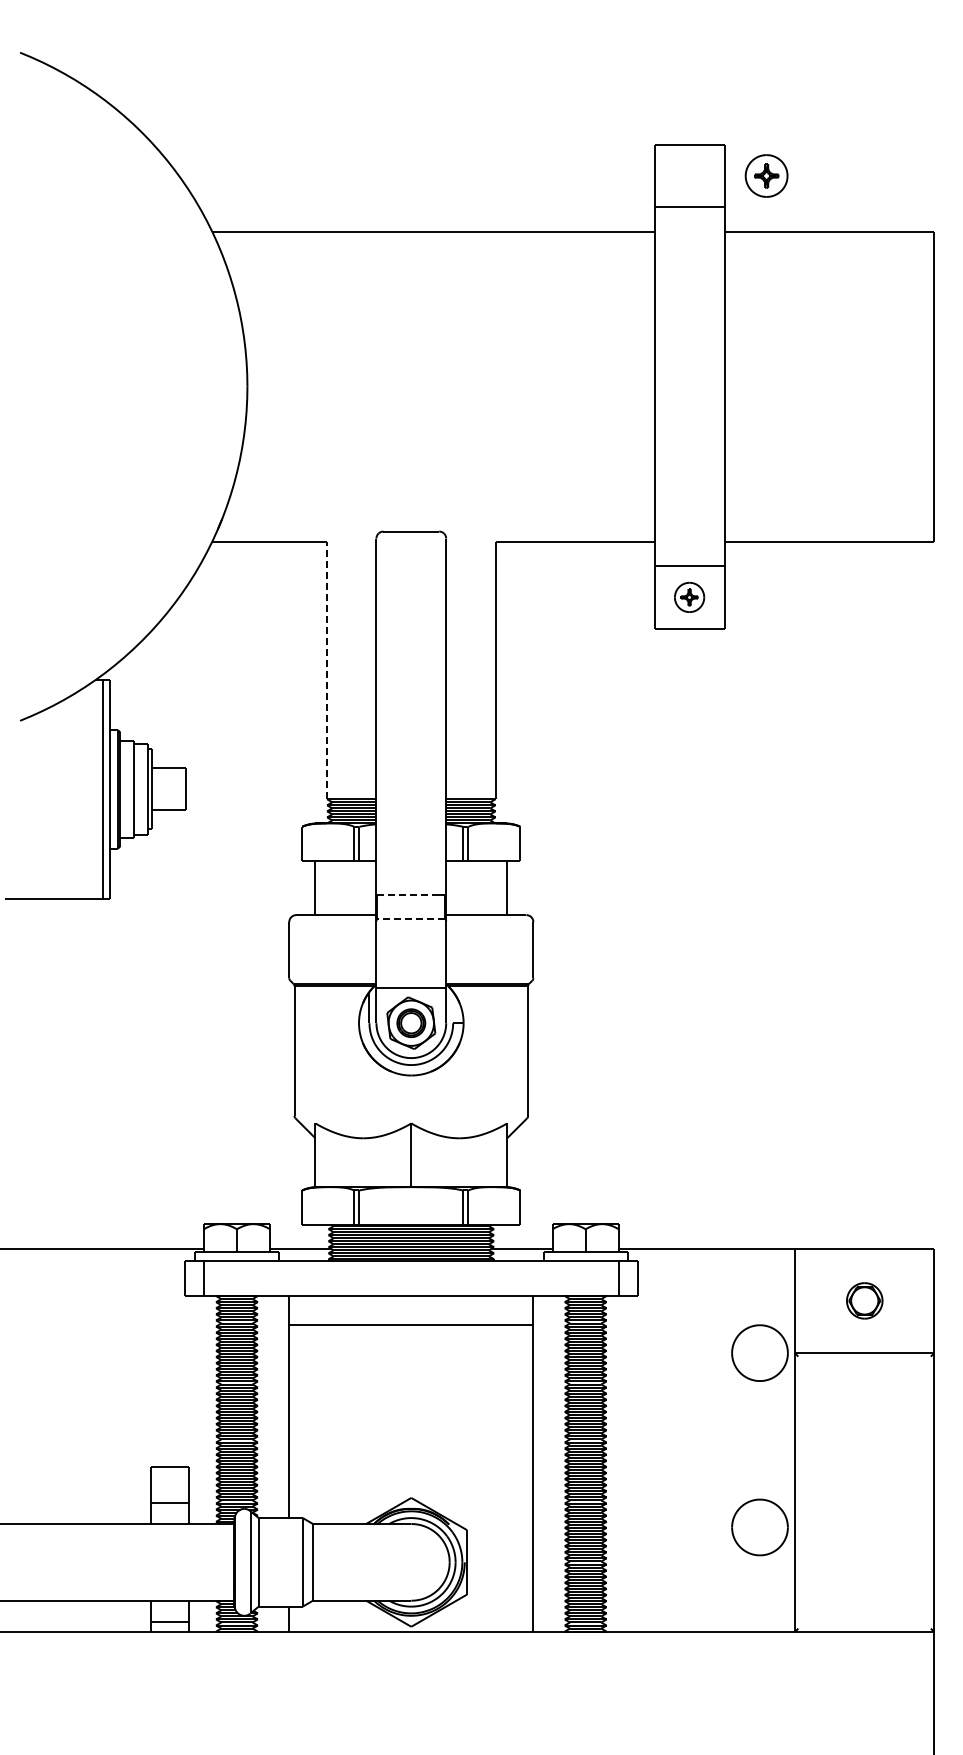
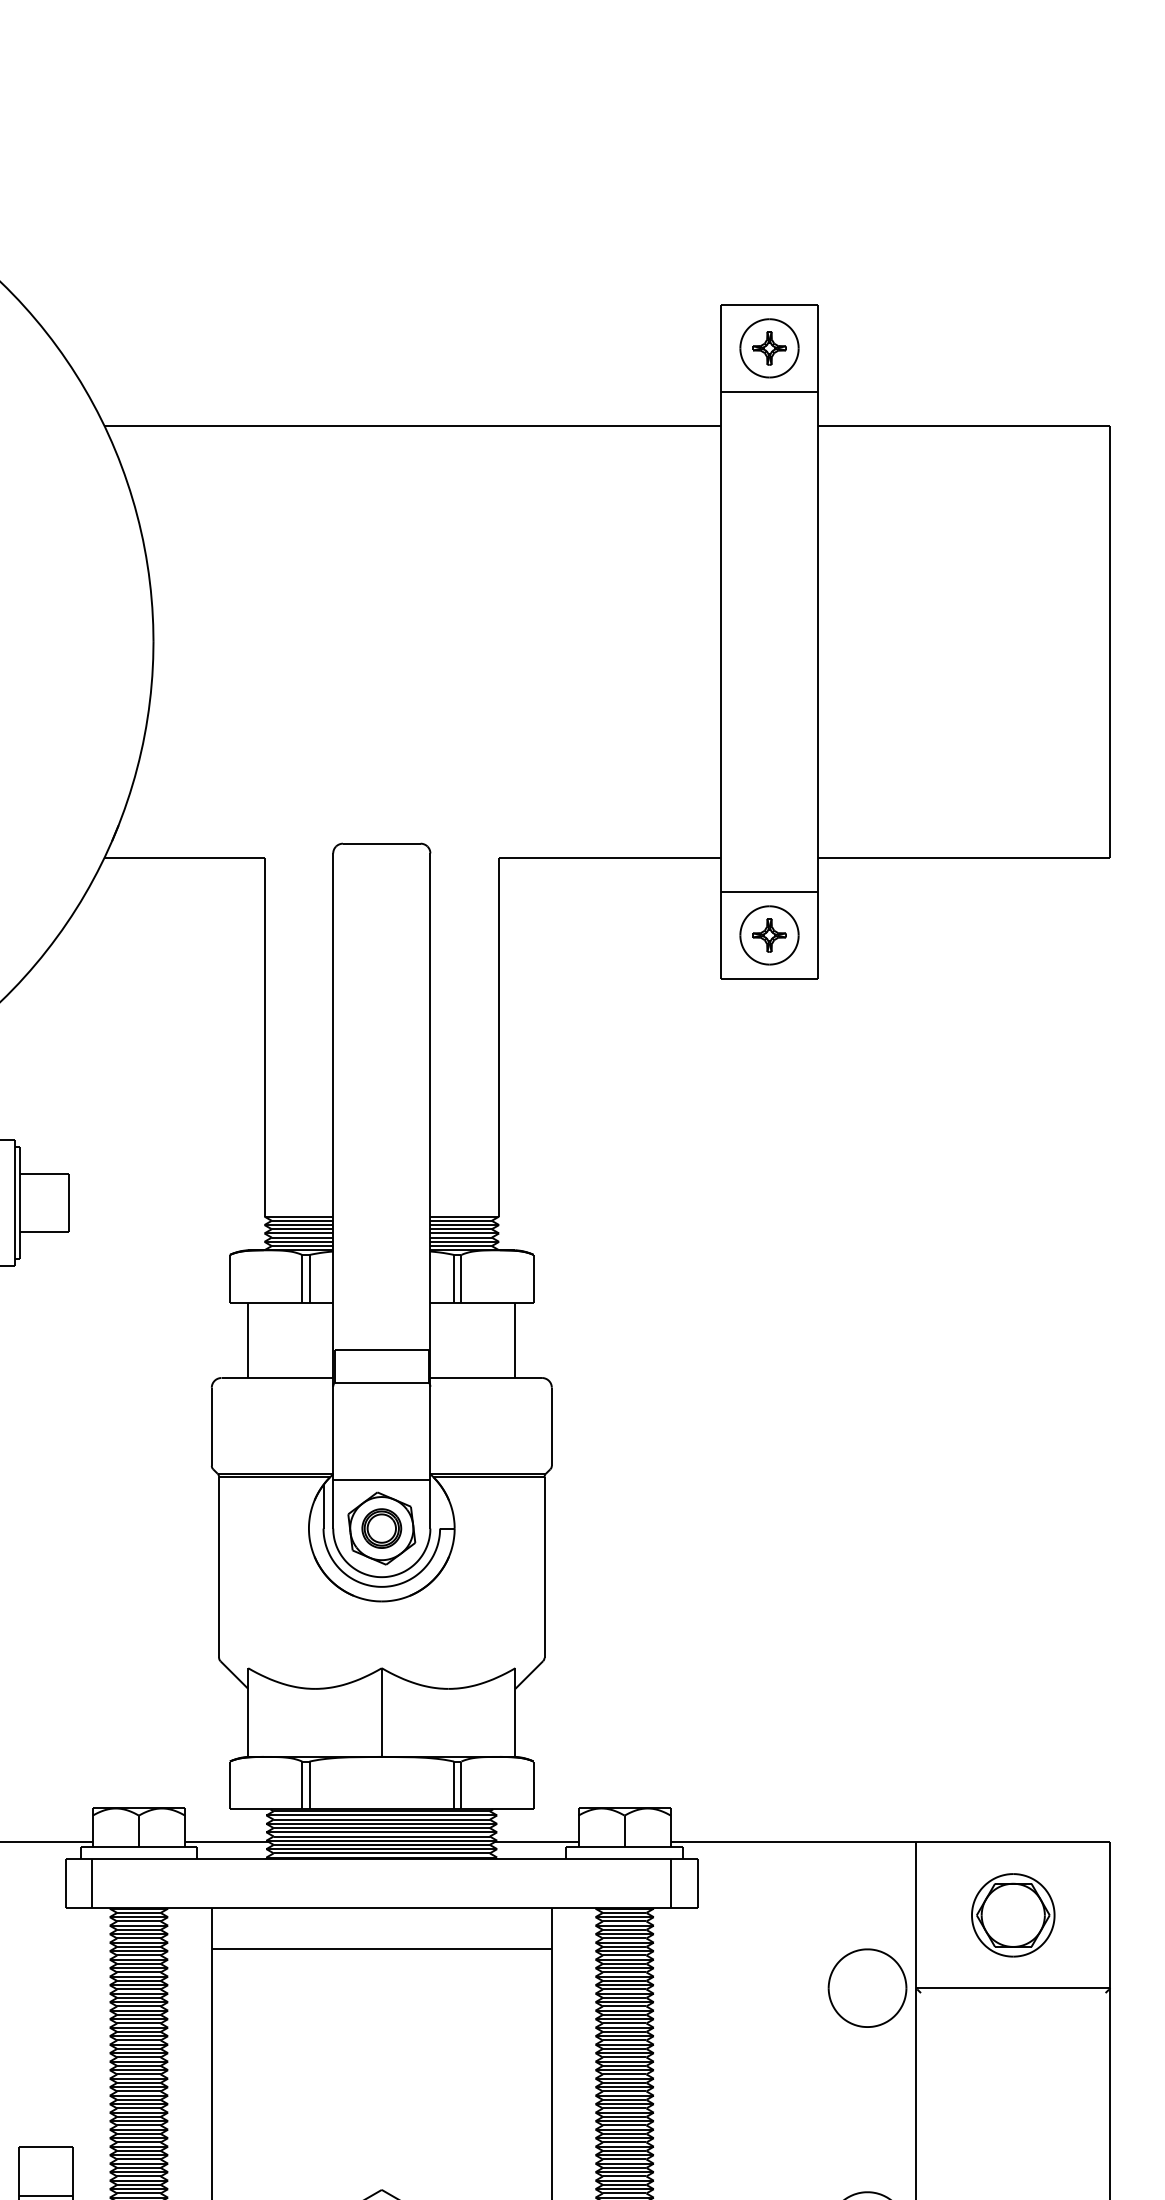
part: (766, 175) -> (769, 347), moved
part: (689, 597) -> (769, 935), size x1.43
line: (327, 670) -> (265, 1037), dashed -> solid
line: (411, 895) -> (382, 1350), dashed -> solid
line: (411, 918) -> (382, 1382), dashed -> solid
part: (864, 1300) -> (1013, 1914), size x1.67

